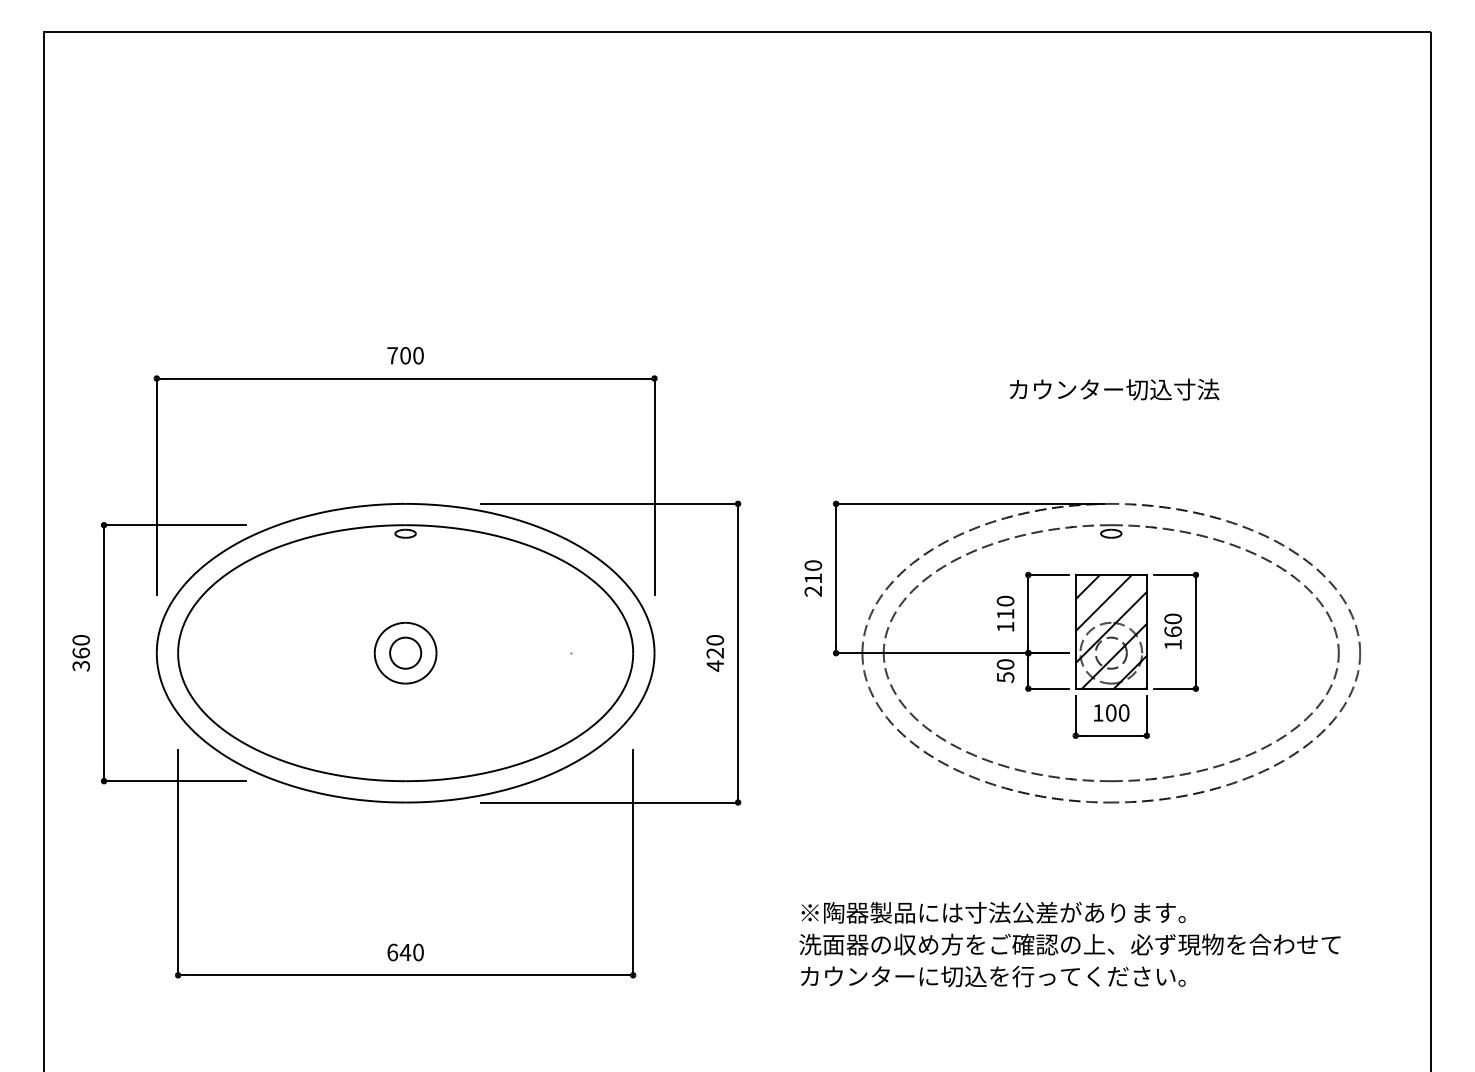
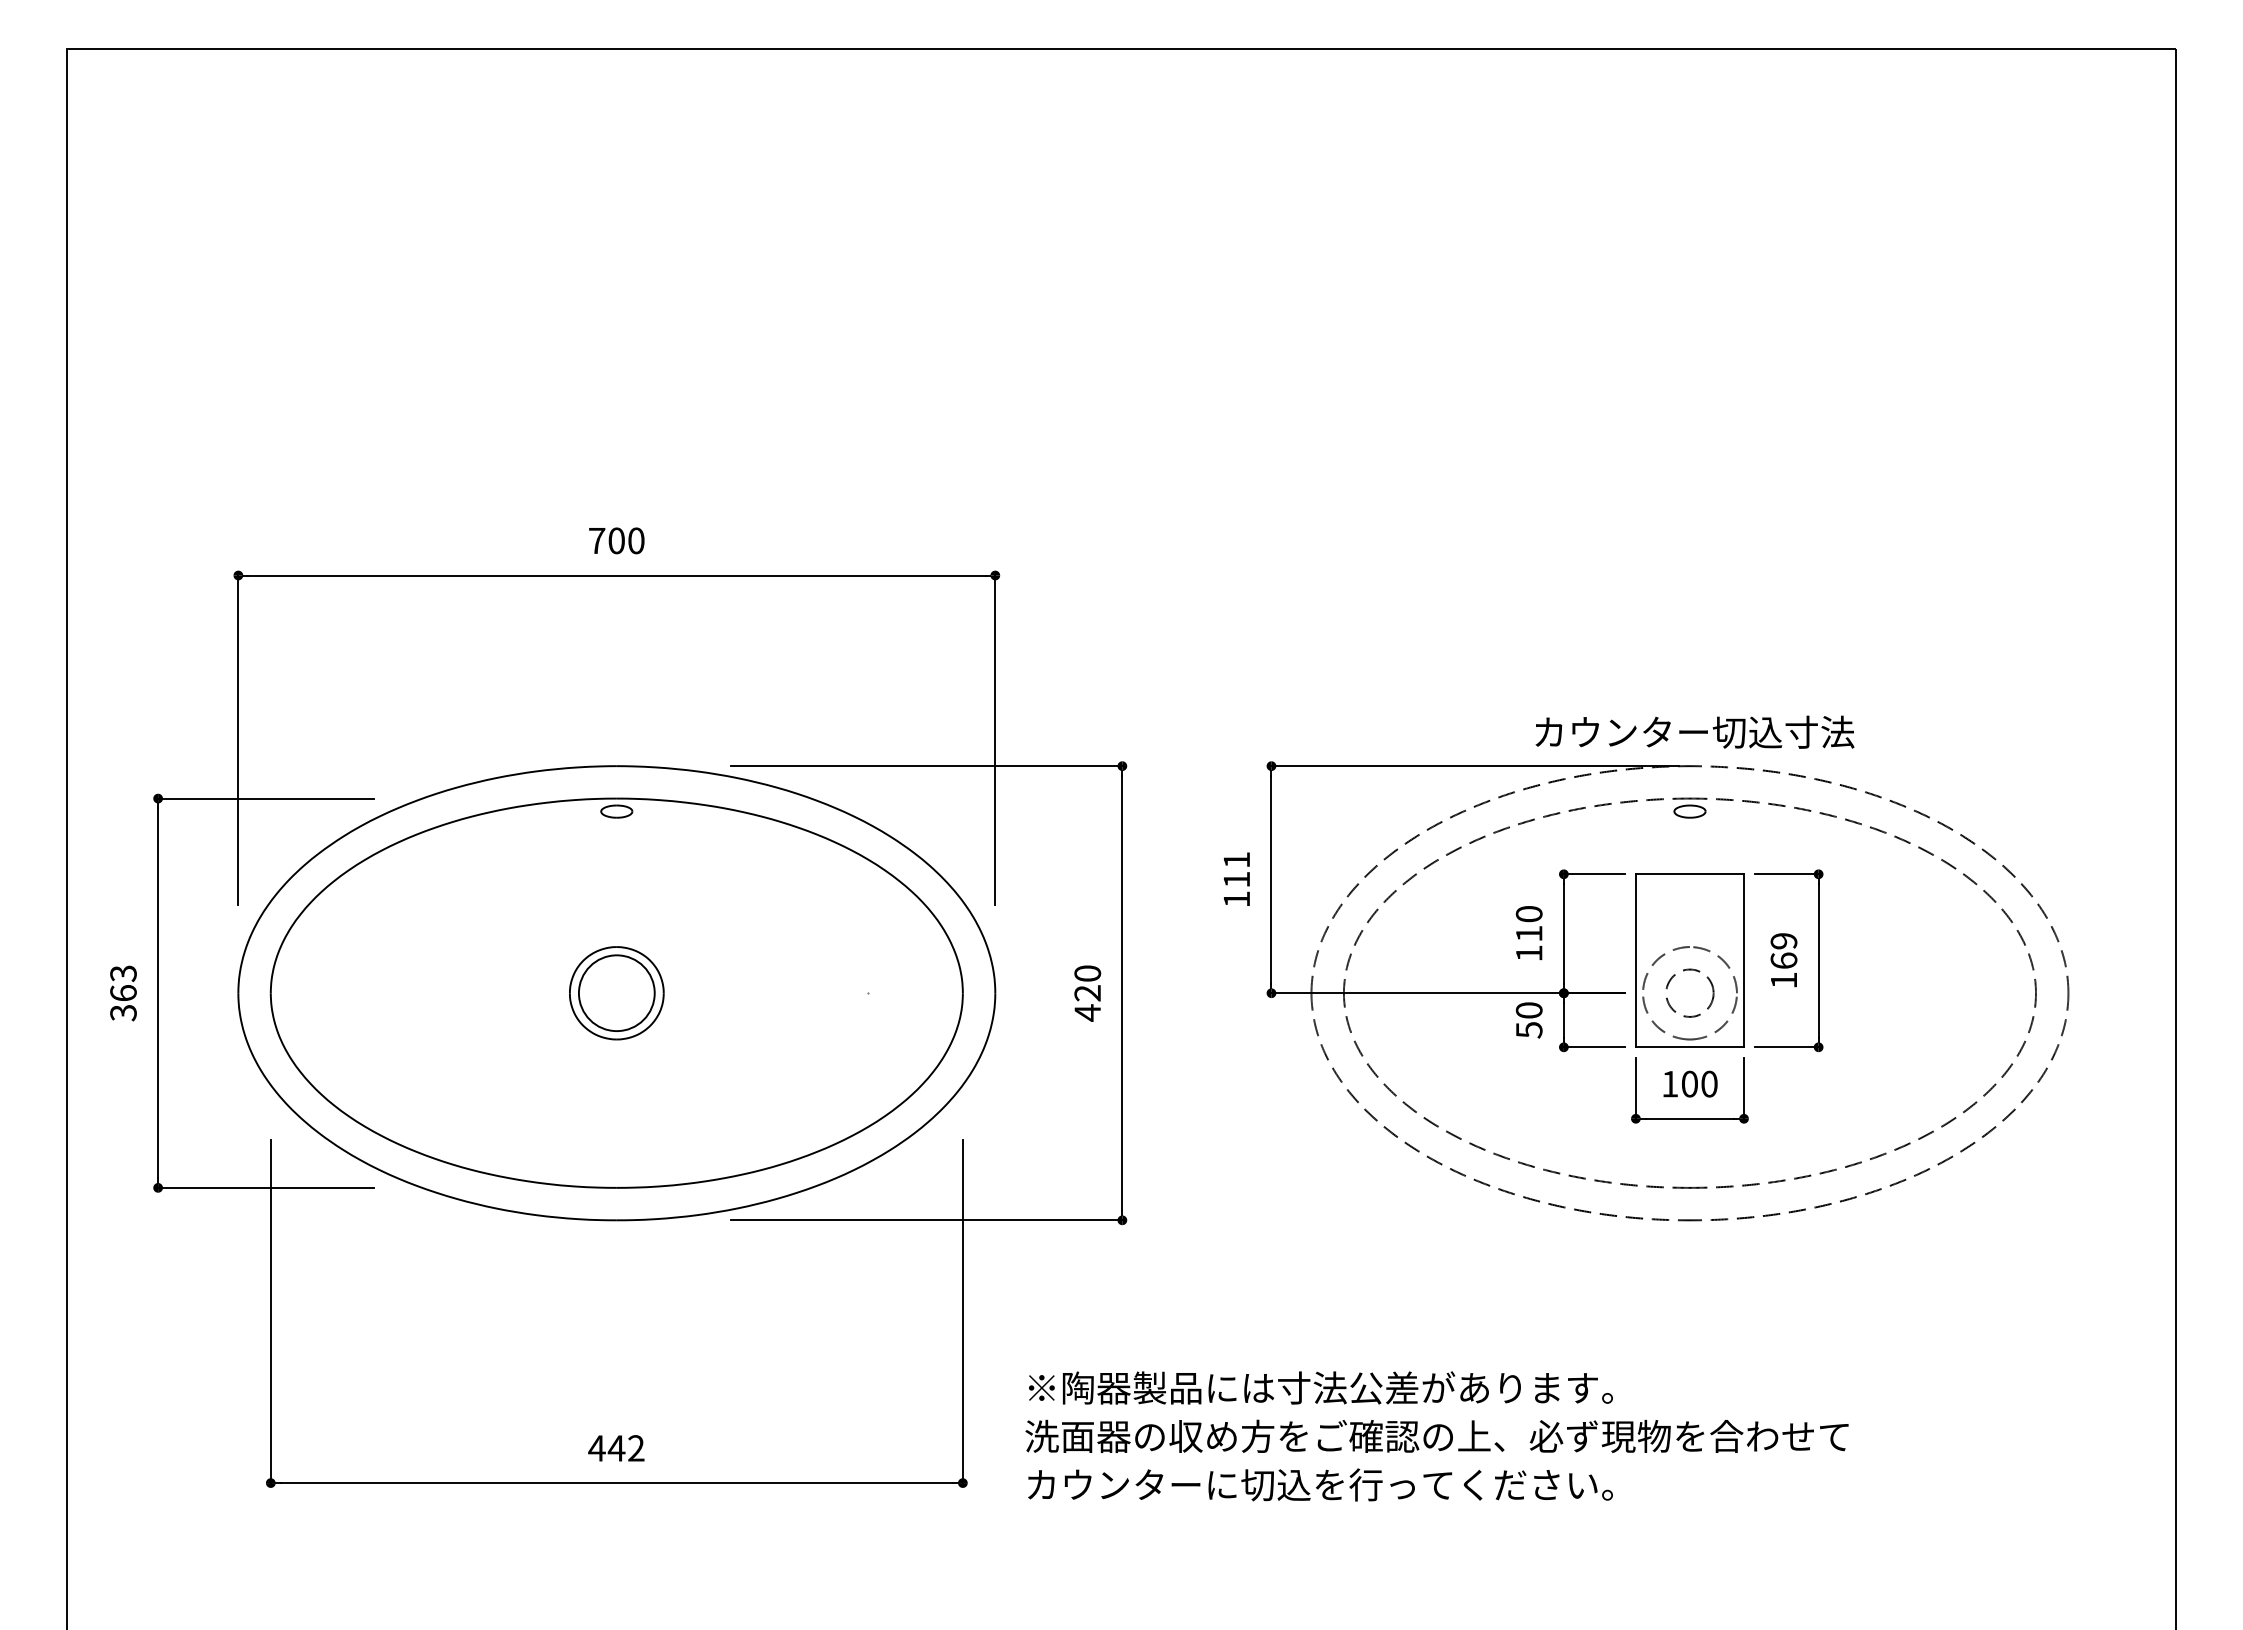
text: (1114, 389) -> (1694, 732), moved
text: (813, 578) -> (1237, 879), 210 -> 111
text: (1172, 618) -> (1783, 940), 160 -> 169
hatch: (1110, 631) -> (1688, 960), removed
text: (80, 640) -> (122, 973), 360 -> 363
circle: (405, 652) -> (616, 992), size x1.6
text: (1069, 944) -> (1436, 1436), moved
text: (404, 952) -> (615, 1448), 640 -> 442

